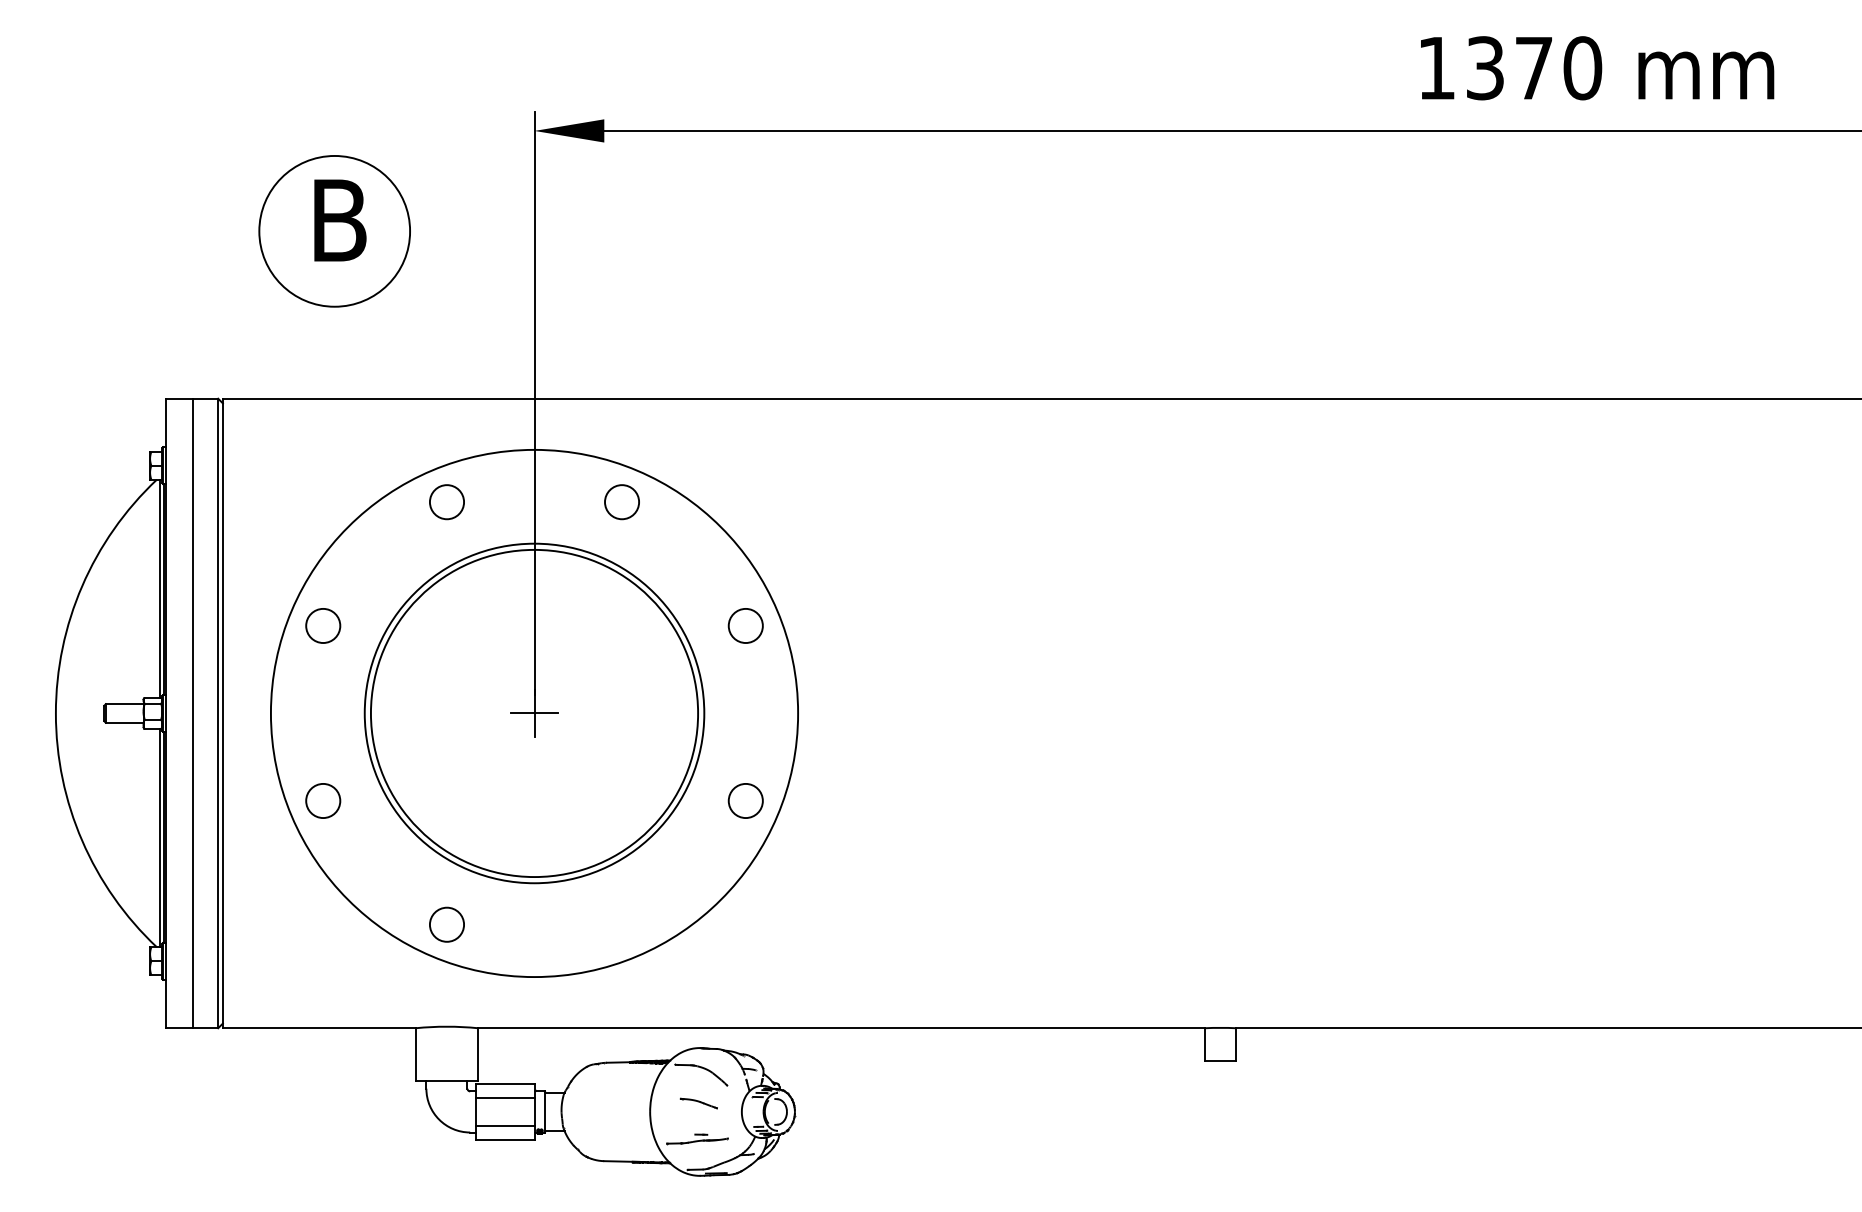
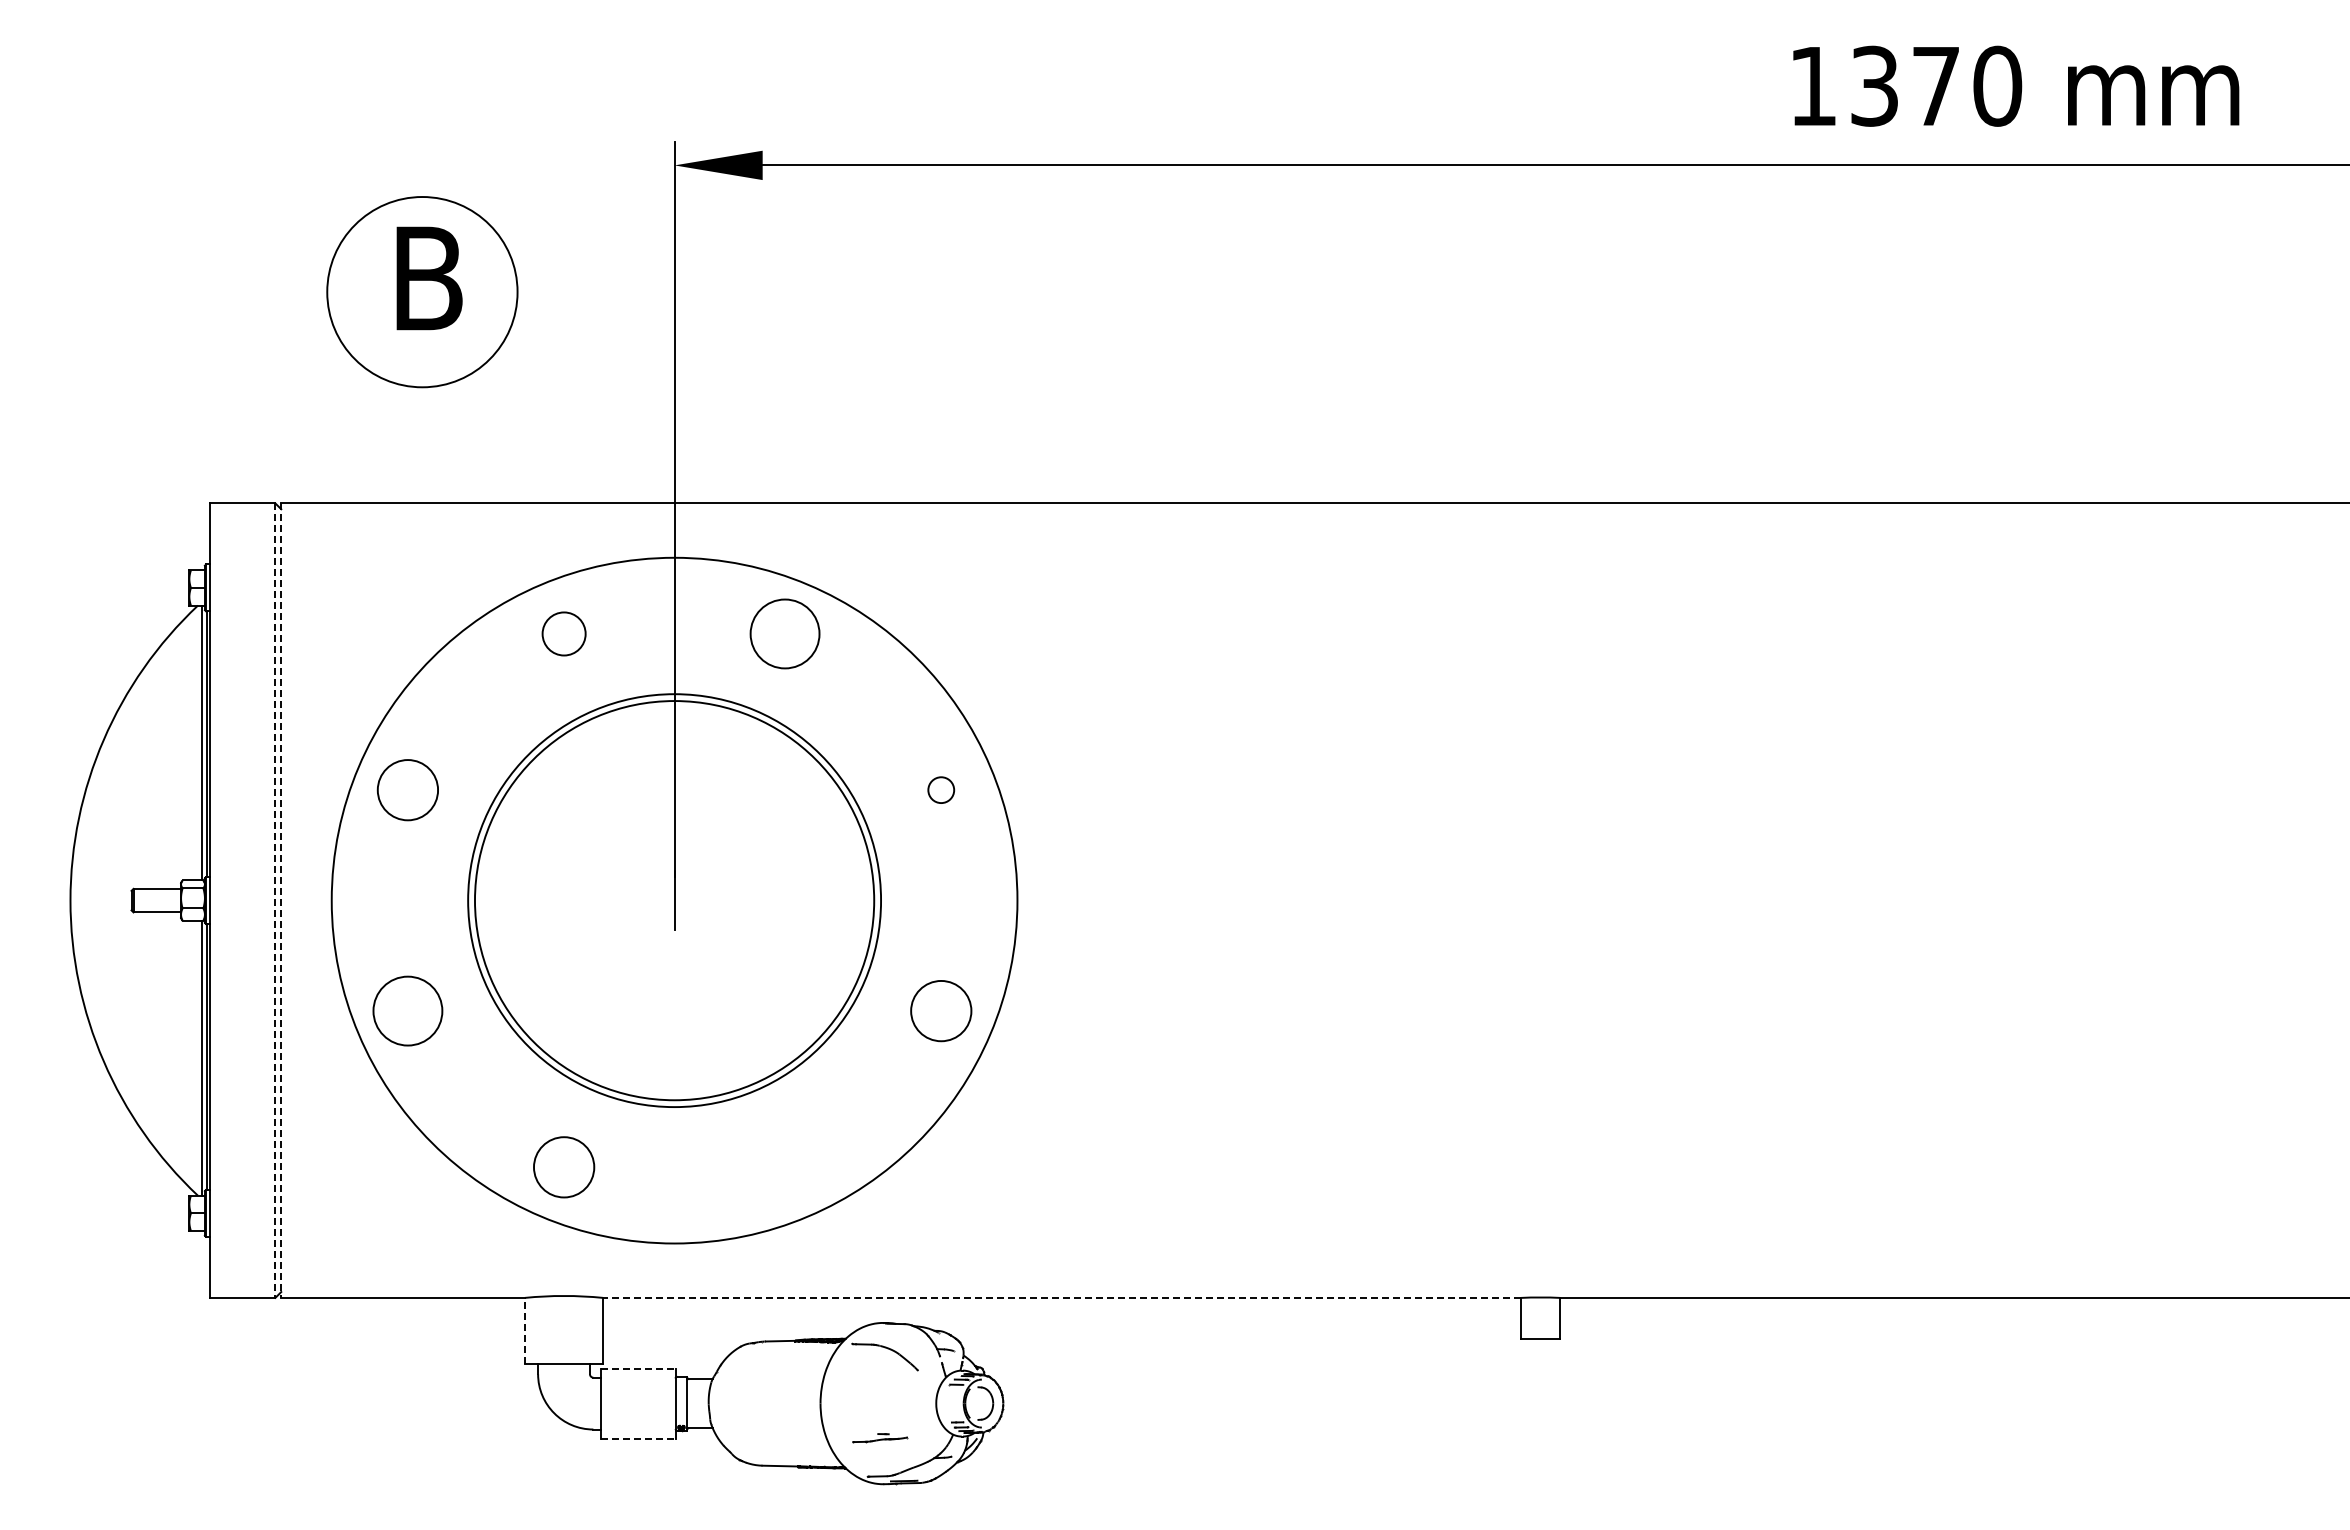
circle: (621, 501) -> (784, 633), size x1.6
circle: (322, 625) -> (407, 789), size x1.4
circle: (745, 625) -> (940, 789), size x0.6
line: (192, 713) -> (243, 900), removed
circle: (534, 713) -> (674, 900), size x0.6
circle: (534, 713) -> (674, 900), size x1.6
line: (534, 713) -> (674, 900), removed
line: (218, 714) -> (275, 901), solid -> dashed
line: (223, 714) -> (281, 901), solid -> dashed
circle: (322, 800) -> (407, 1010), size x1.6
circle: (745, 800) -> (940, 1010), size x1.4
circle: (446, 924) -> (563, 1166), size x1.4
line: (841, 1027) -> (1062, 1297), solid -> dashed
line: (415, 1054) -> (524, 1330), solid -> dashed
line: (505, 1084) -> (638, 1368), solid -> dashed
line: (505, 1098) -> (638, 1386), removed
part: (698, 1103) -> (881, 1392), removed
line: (505, 1126) -> (638, 1421), removed
line: (505, 1139) -> (638, 1438), solid -> dashed
part: (696, 1139) -> (879, 1438), size x0.7

